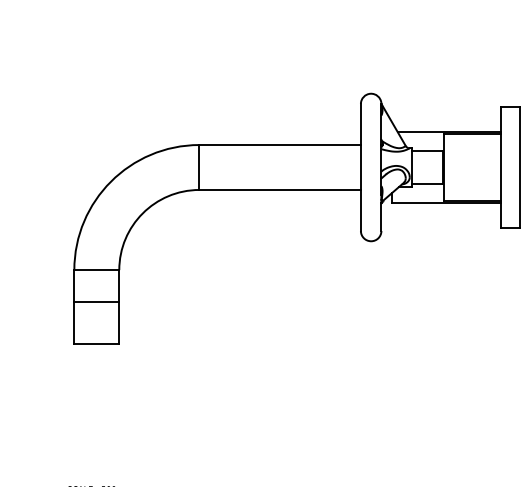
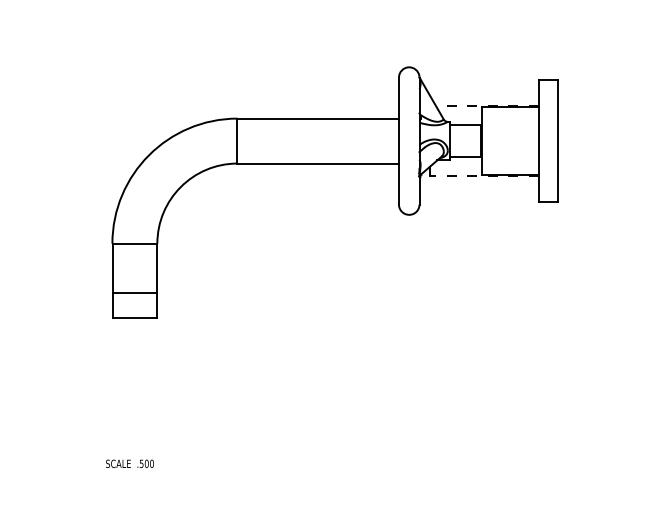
line: (449, 131) -> (487, 105), solid -> dashed
line: (446, 202) -> (484, 176), solid -> dashed
line: (96, 302) -> (134, 293), moved

